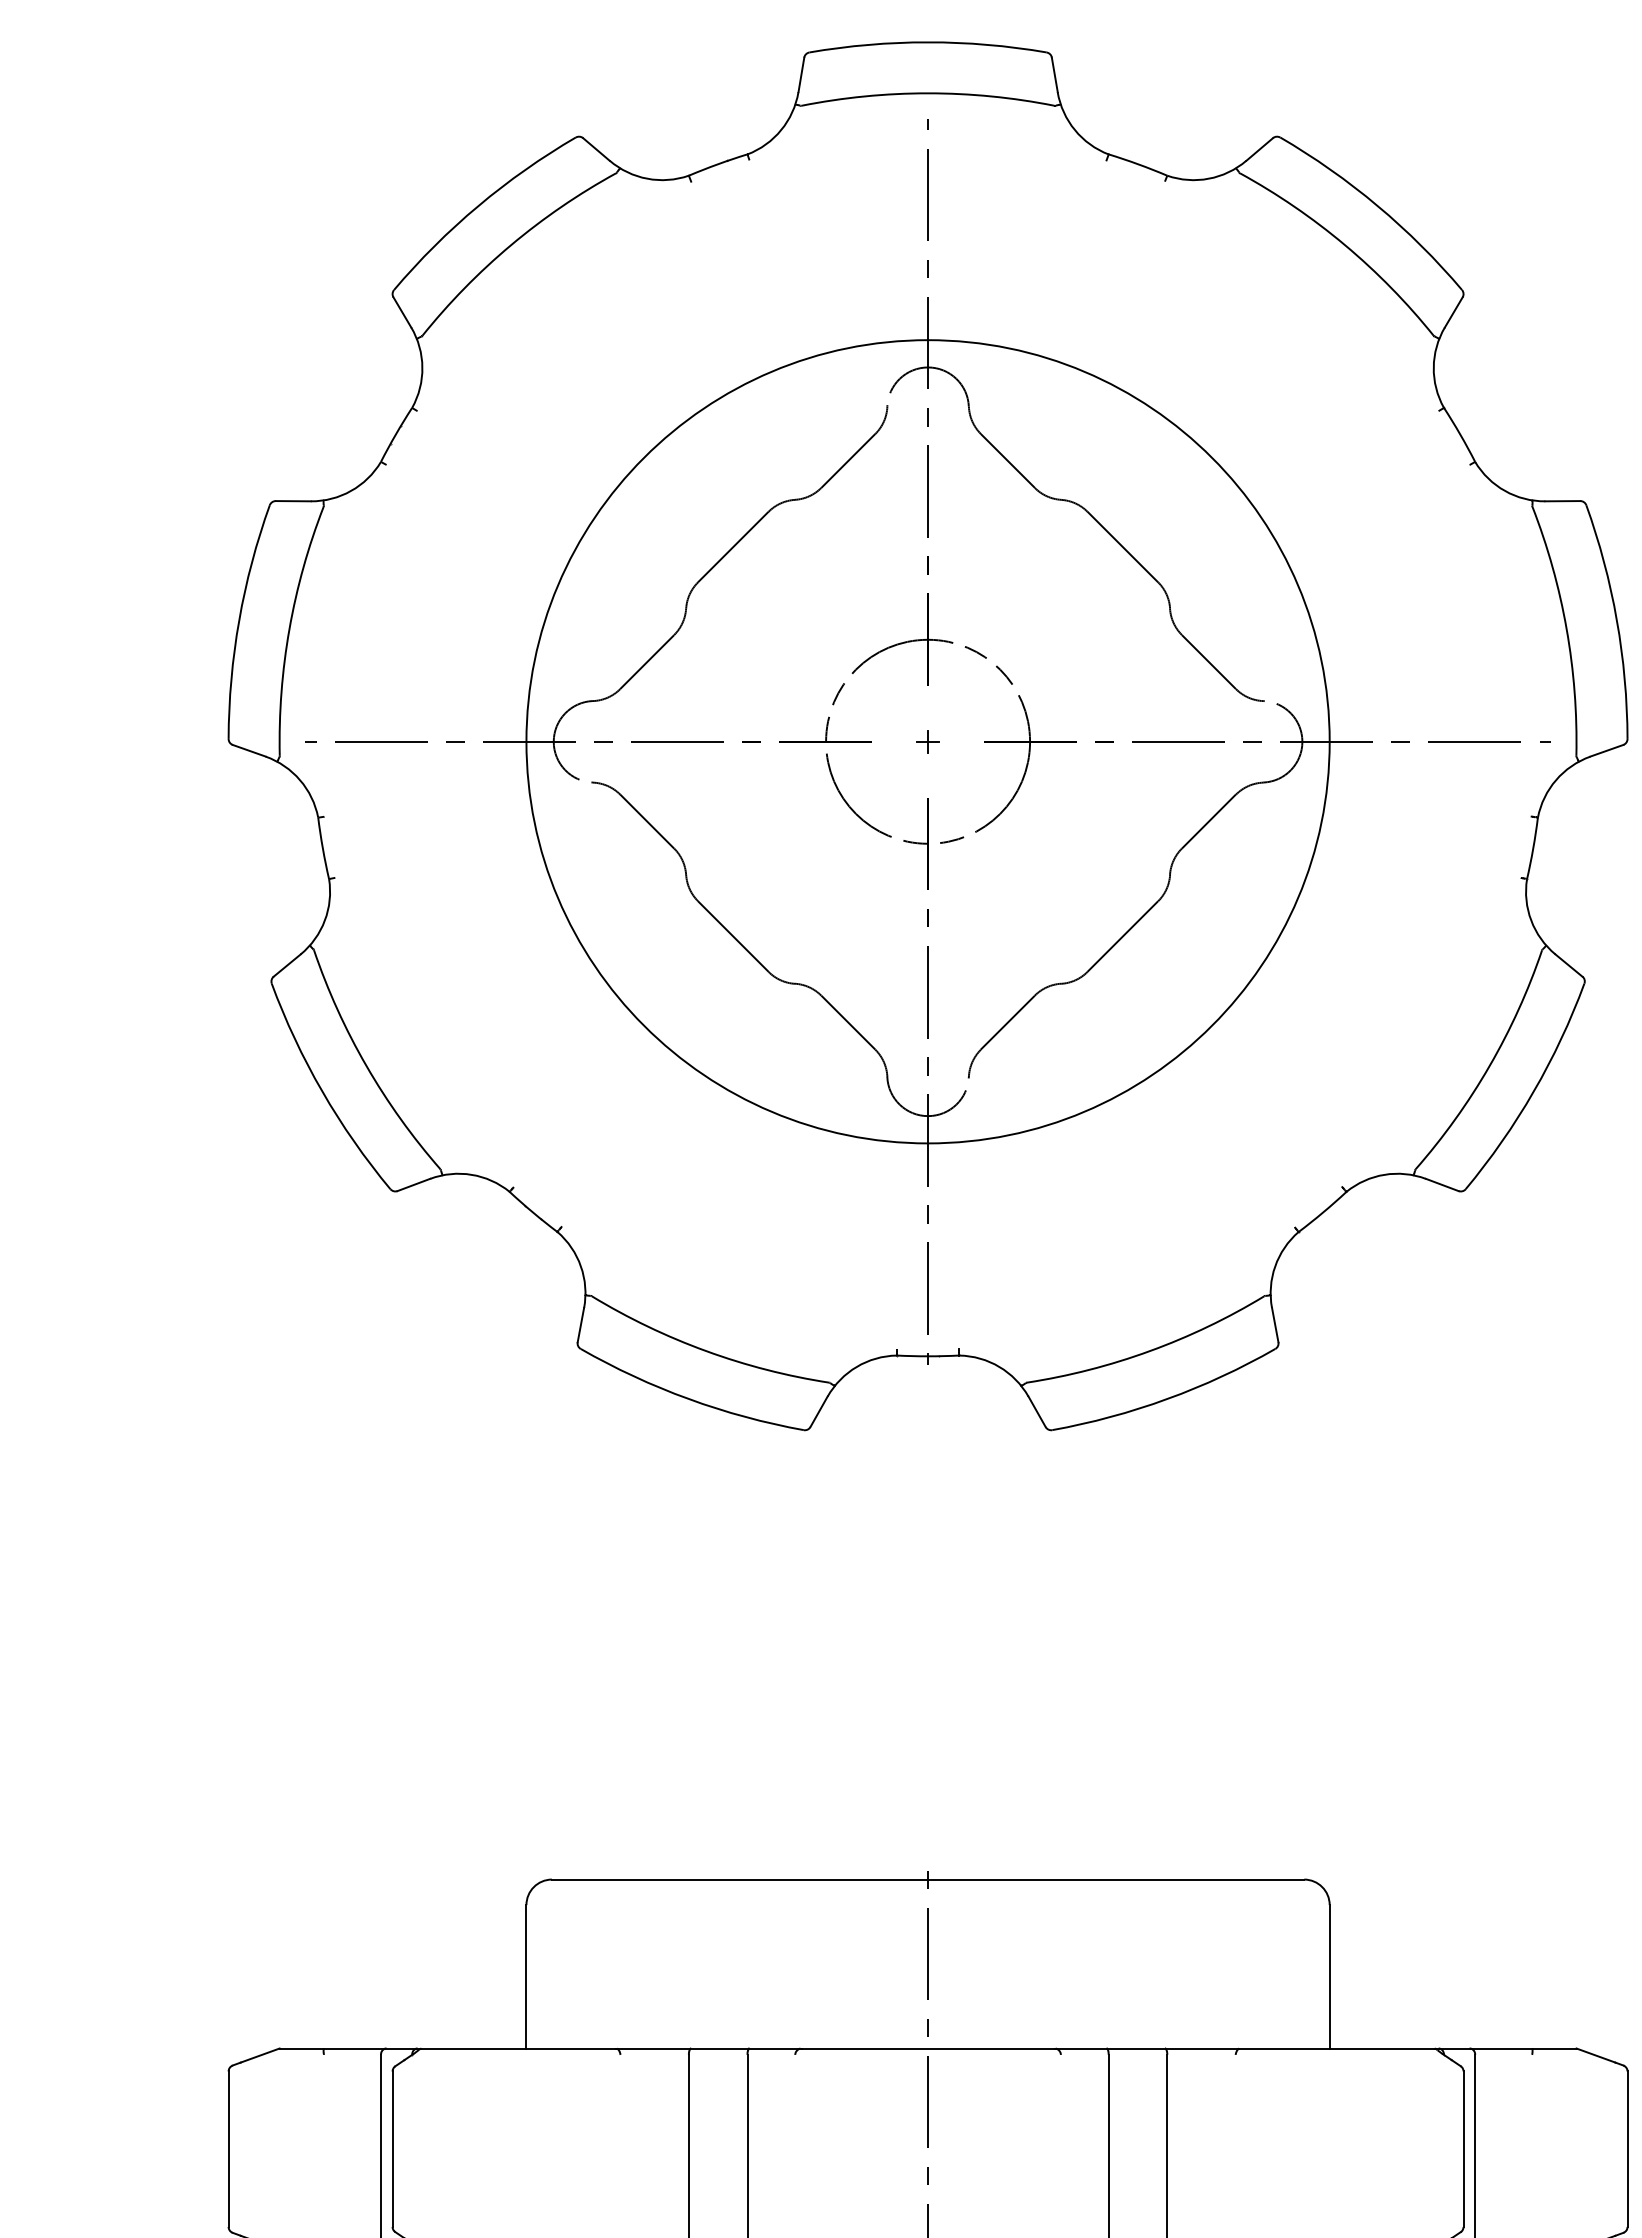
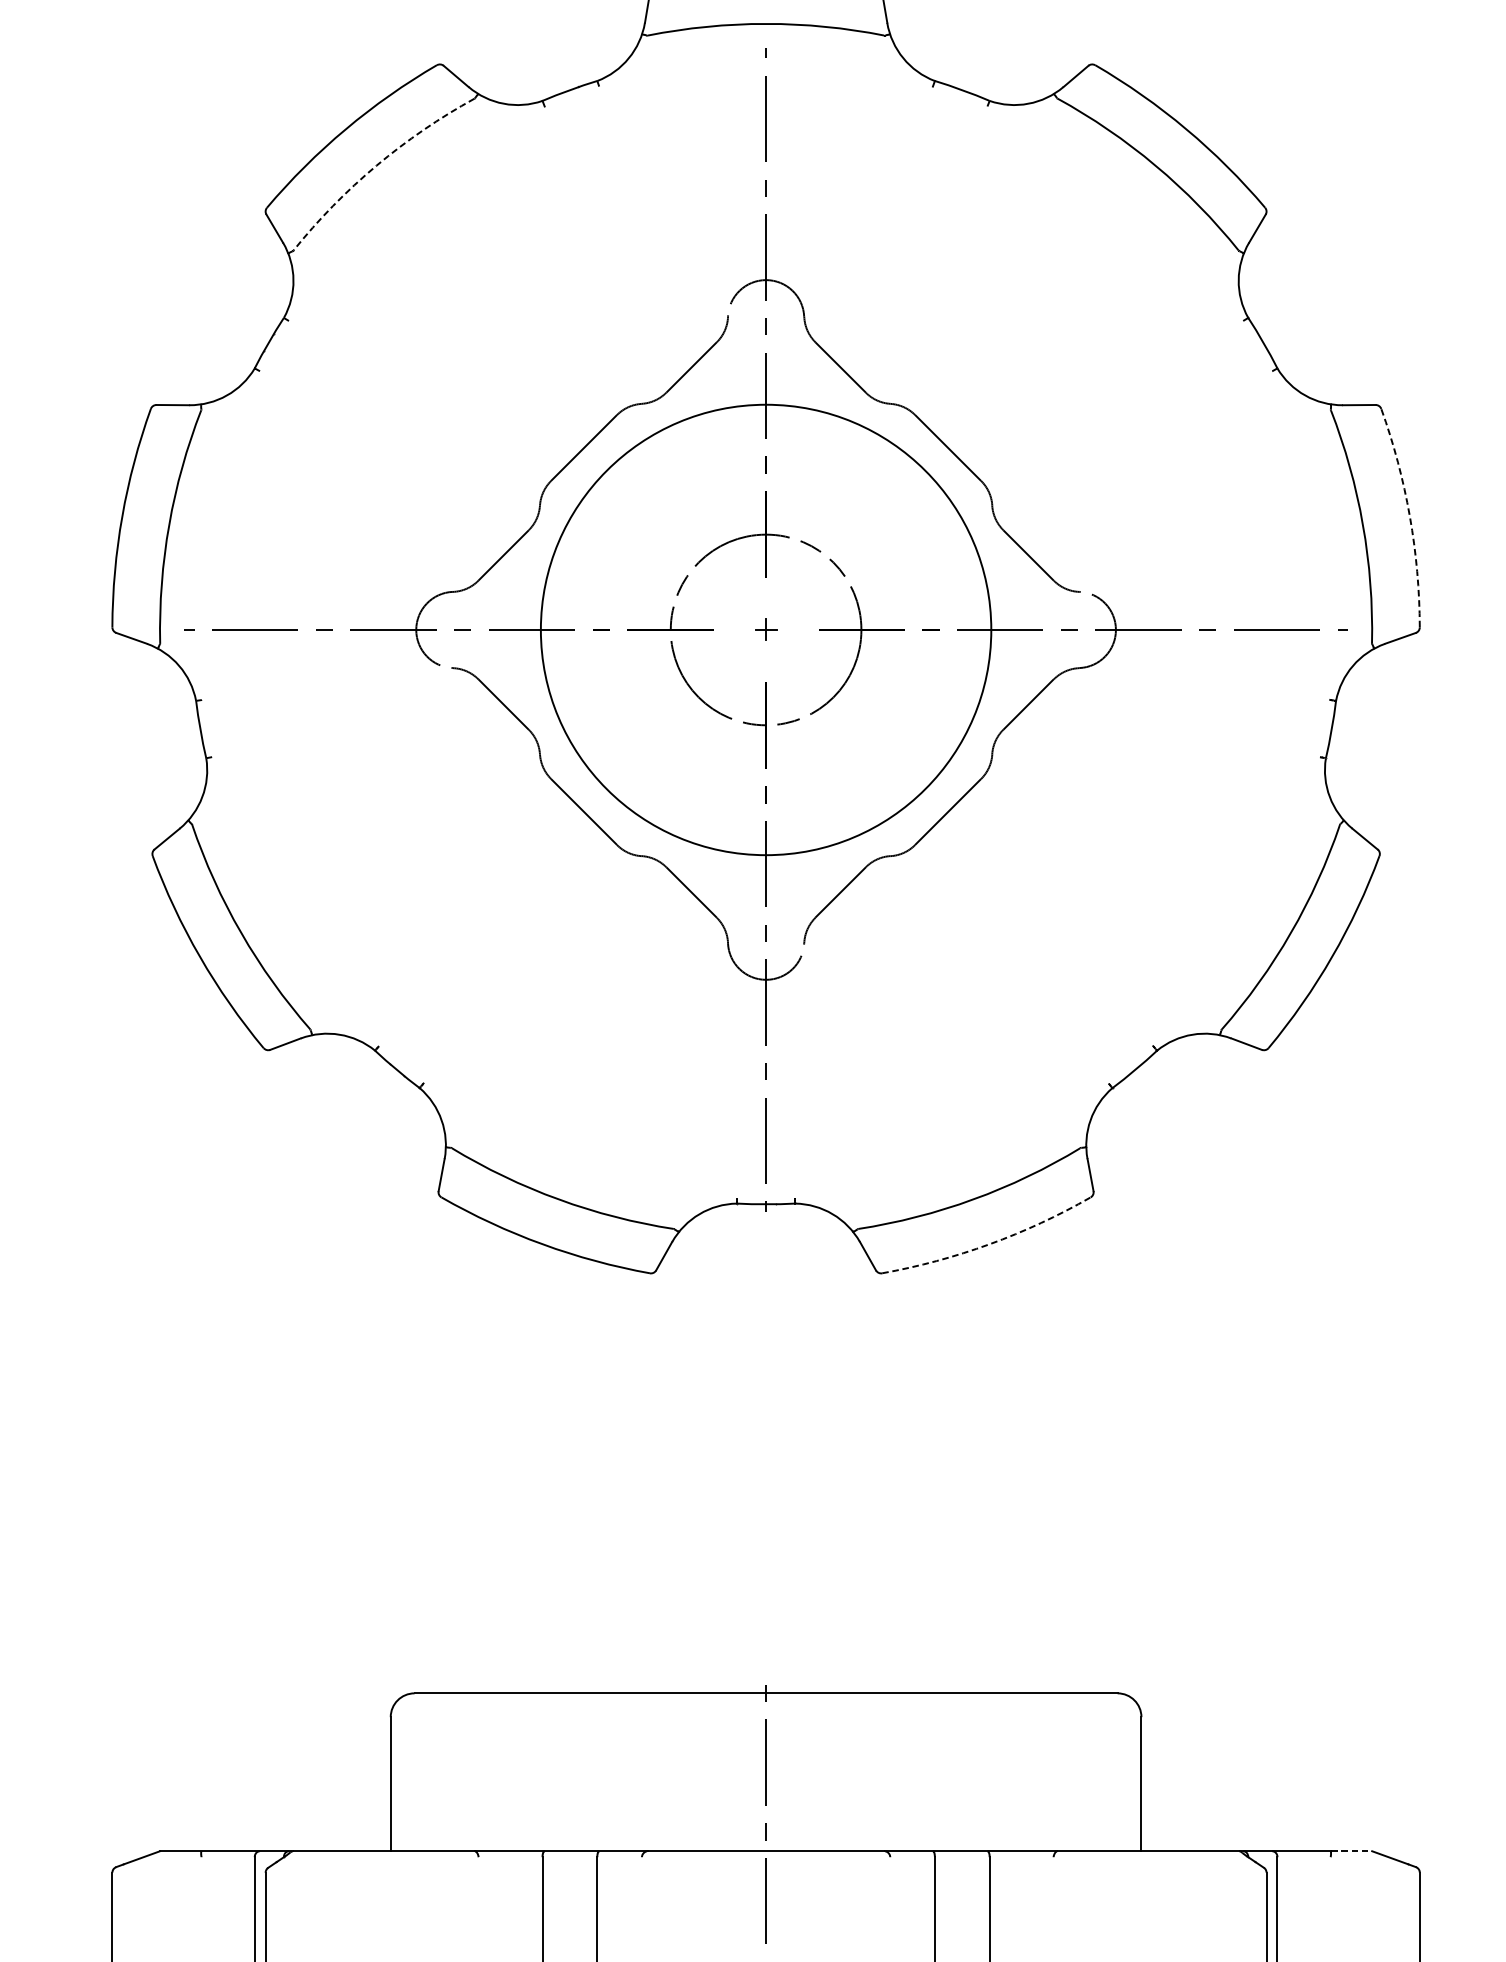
arc: (511, 245) -> (376, 166), solid -> dashed
arc: (1616, 620) -> (1409, 516), solid -> dashed
circle: (927, 741) -> (765, 629), size x0.6
arc: (1167, 1399) -> (989, 1244), solid -> dashed
line: (1554, 2048) -> (1351, 1851), solid -> dashed

